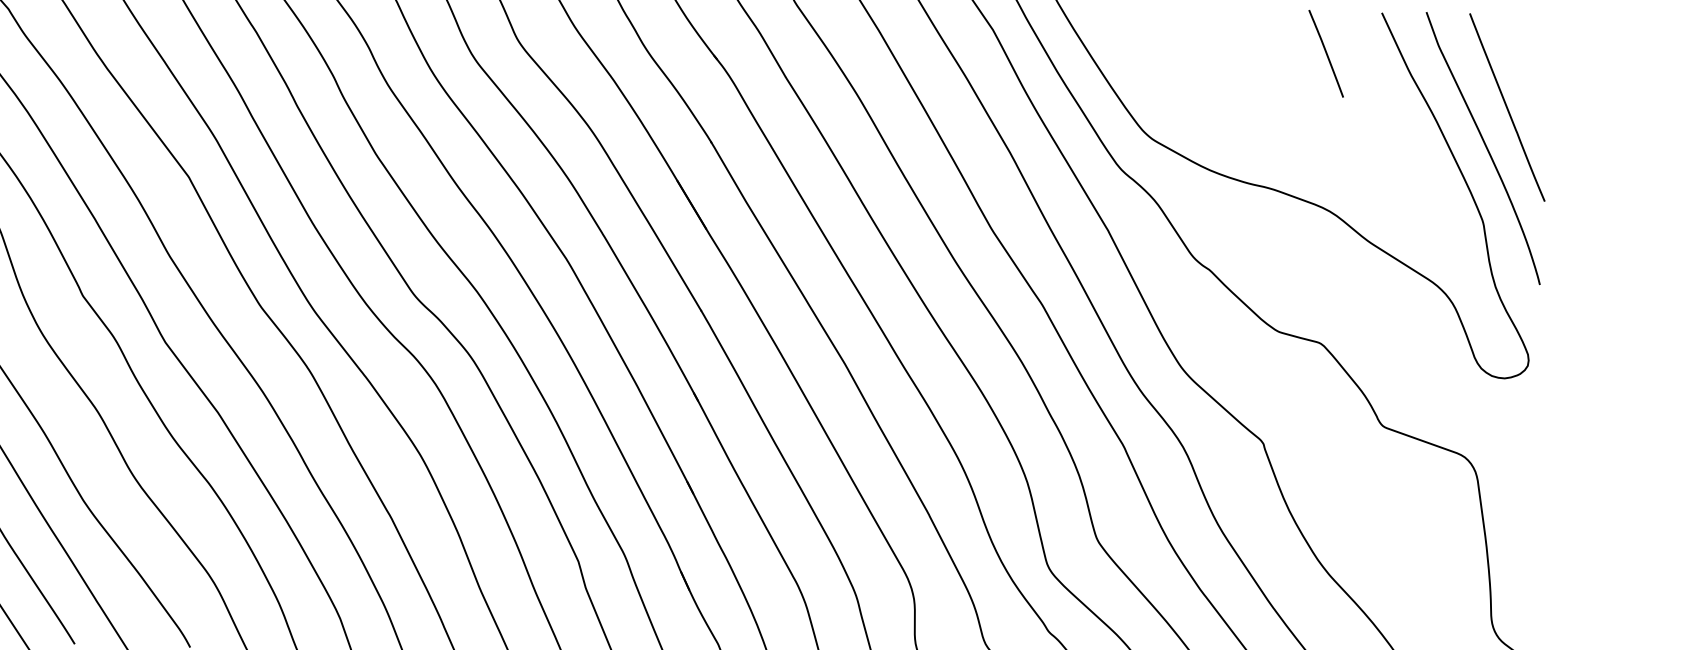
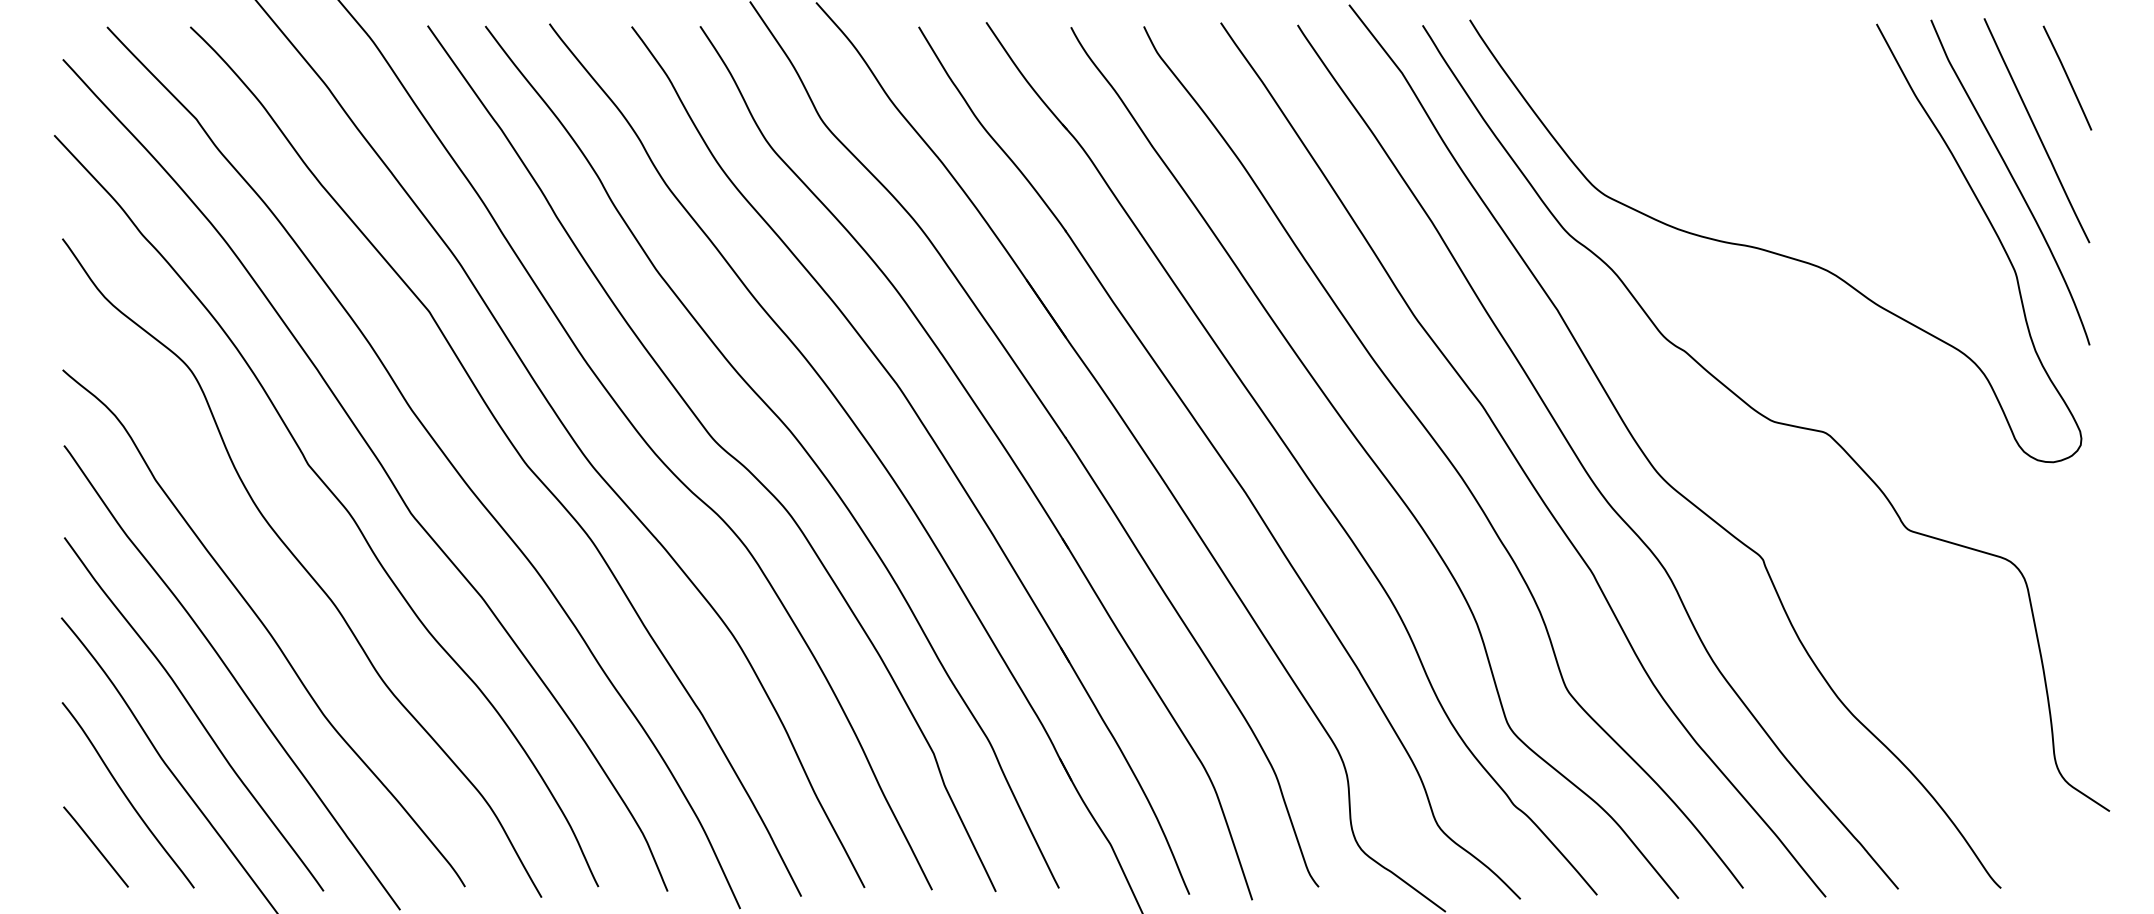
line: (1326, 53) -> (2067, 77), moved

